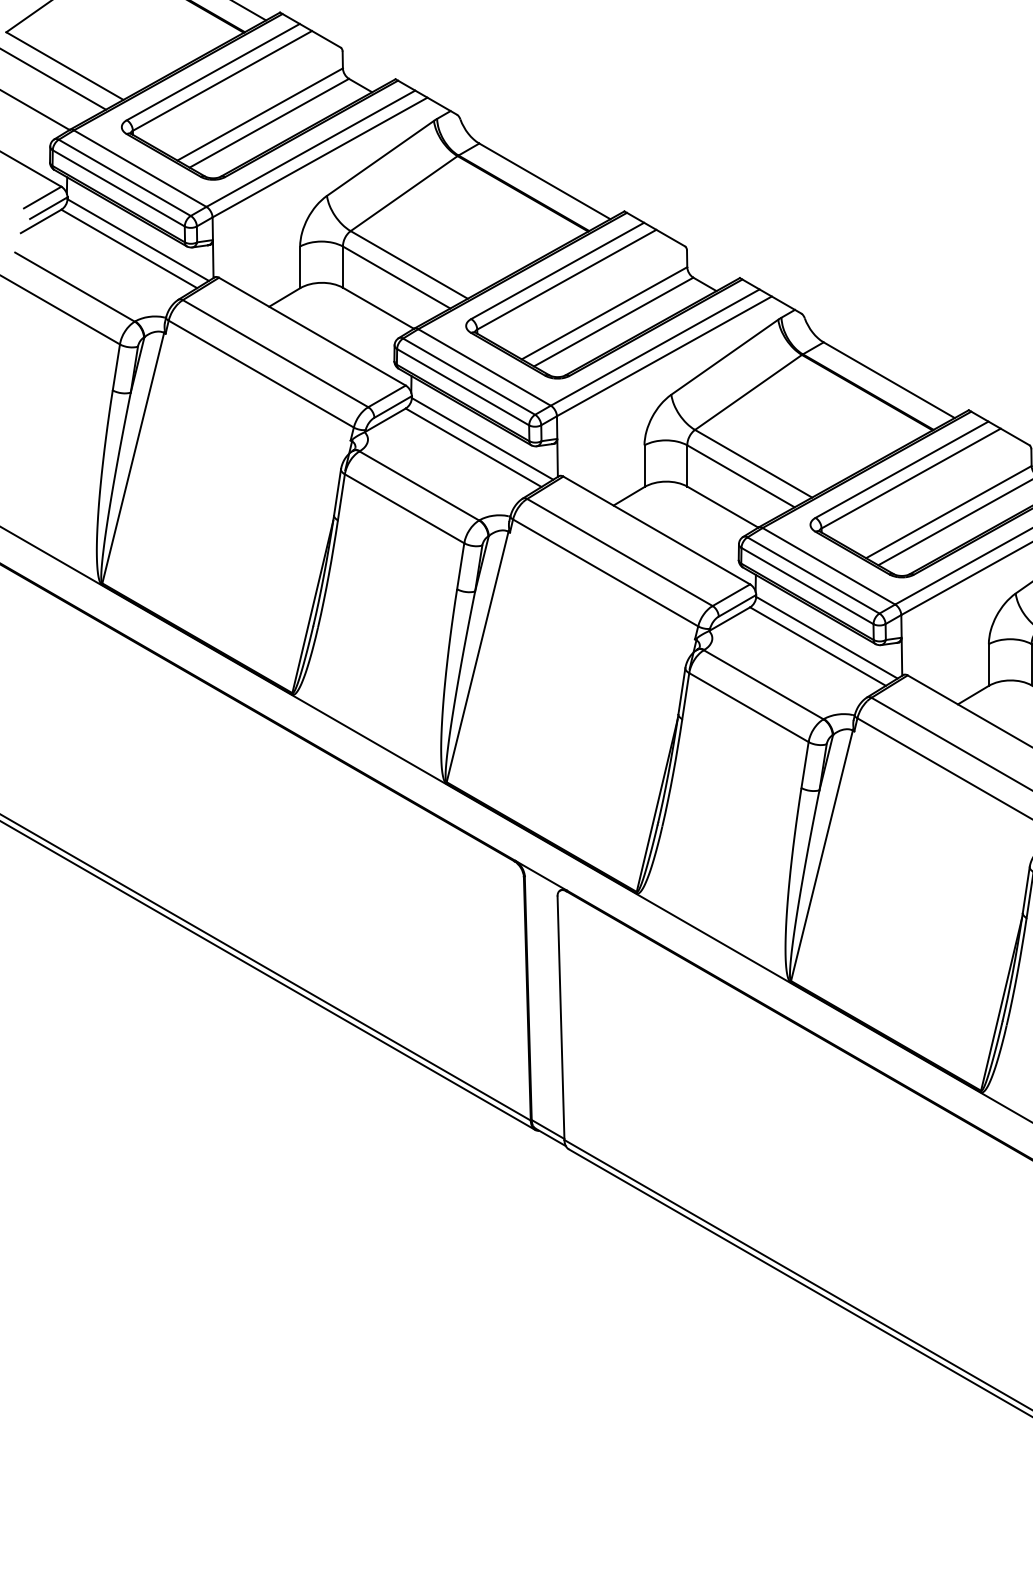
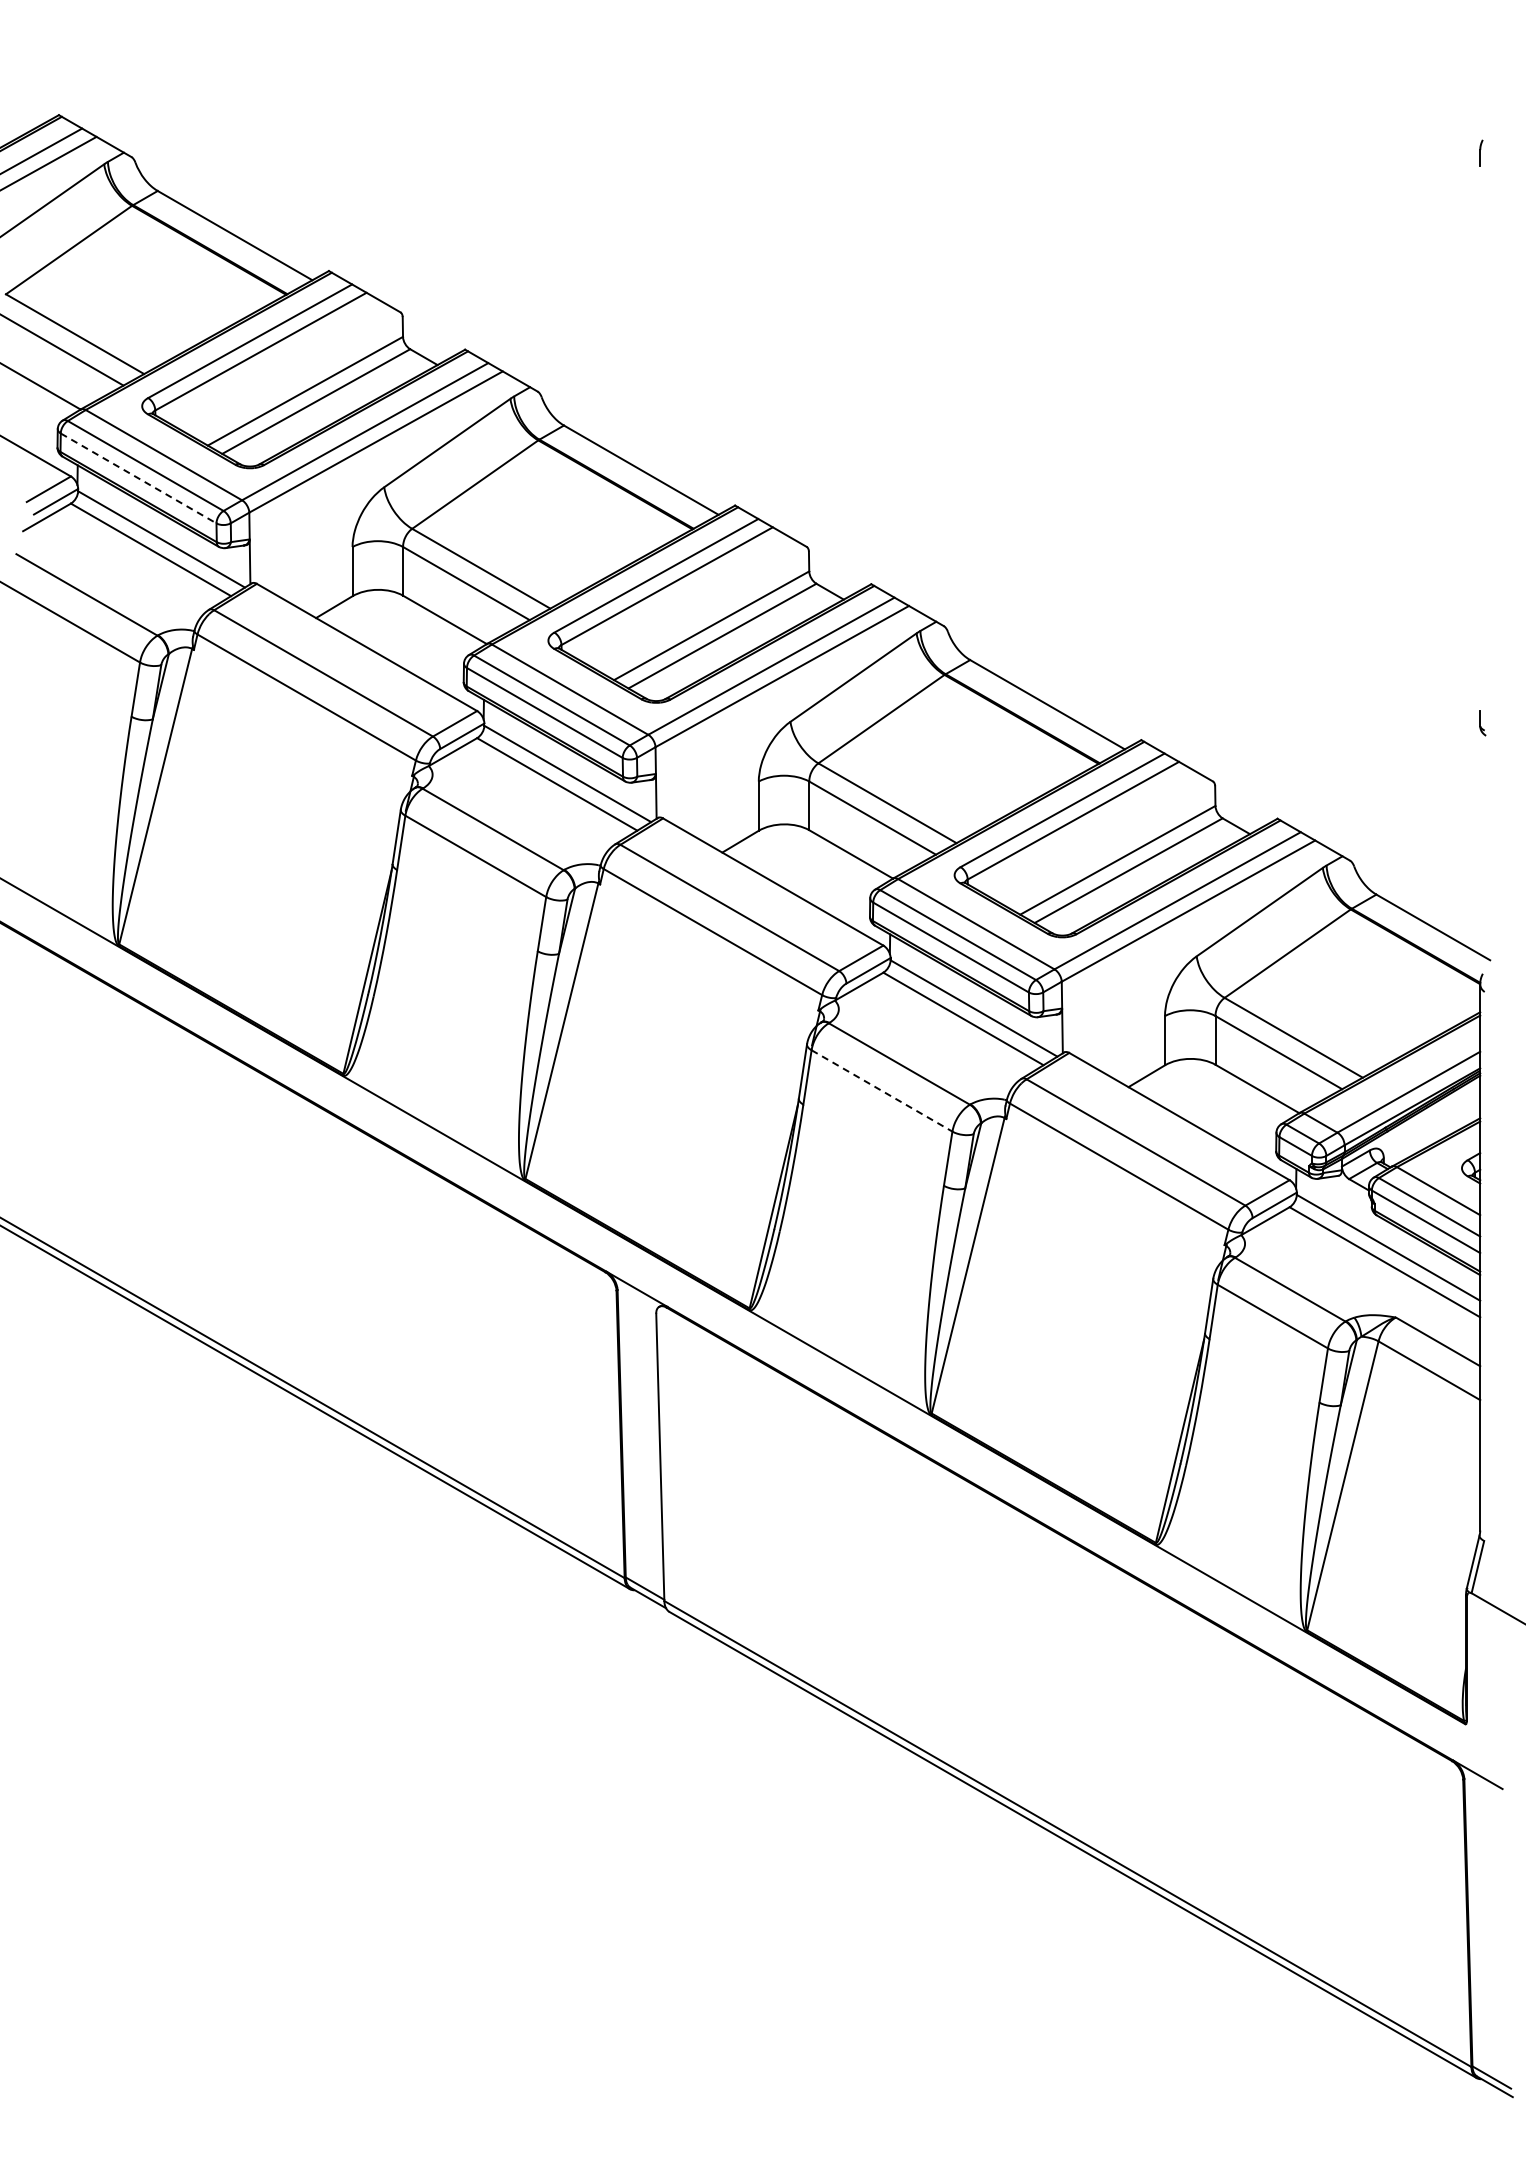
line: (118, 188) -> (138, 478), solid -> dashed
line: (749, 708) -> (882, 1091), solid -> dashed

